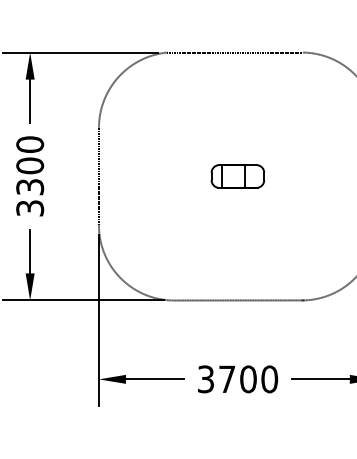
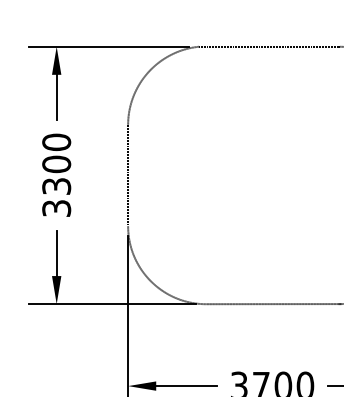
part: (237, 176) -> (271, 175), removed

